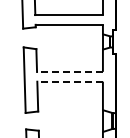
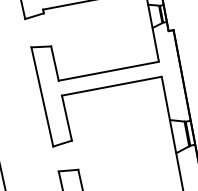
line: (69, 71) -> (107, 70), dashed -> solid
line: (70, 81) -> (112, 85), dashed -> solid

